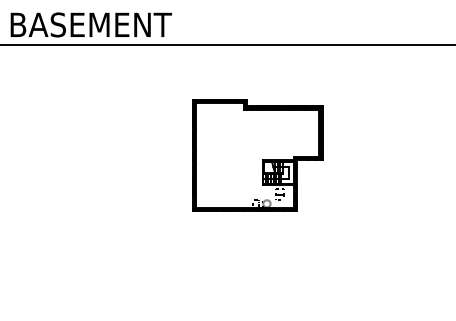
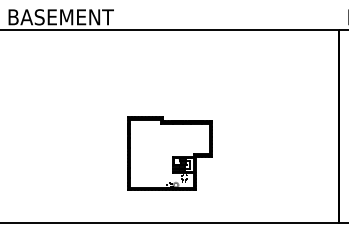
part: (256, 155) -> (169, 153), moved

